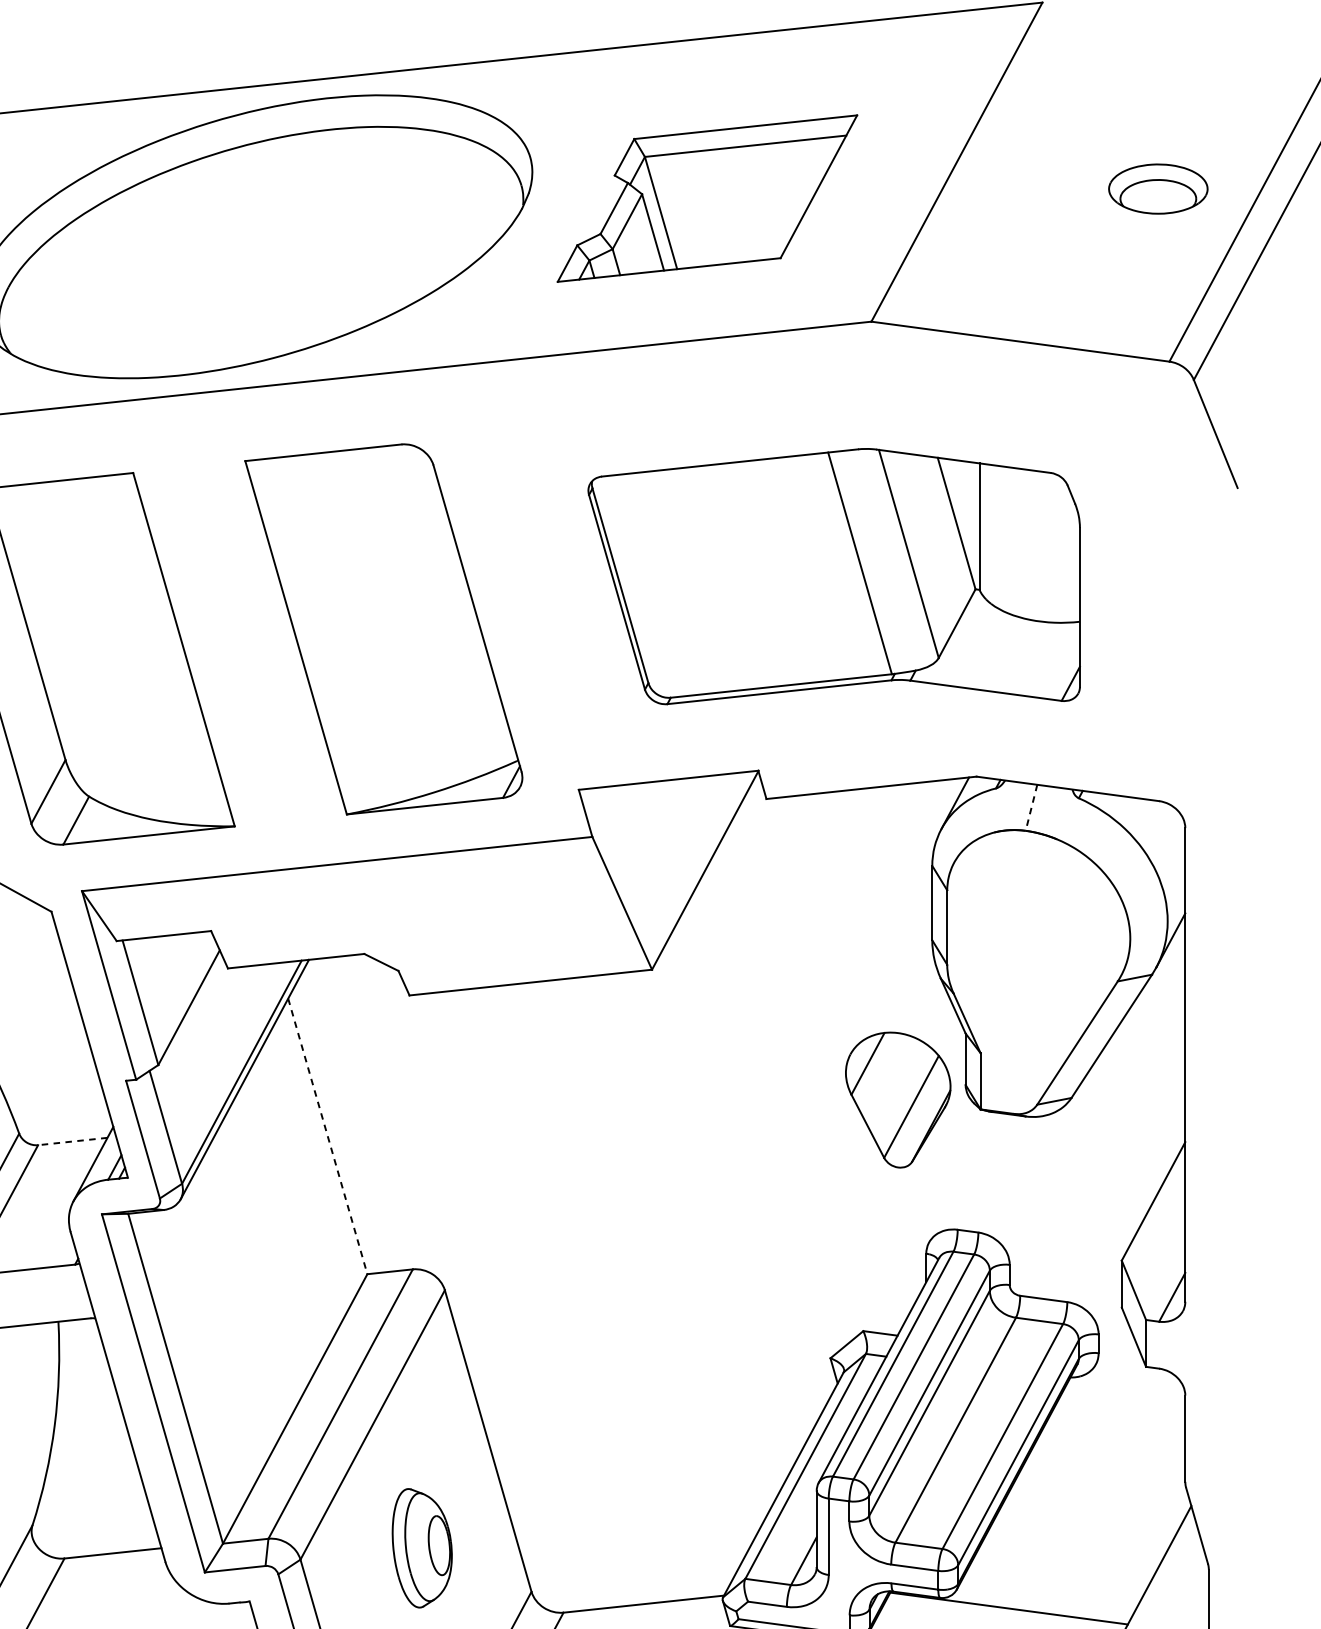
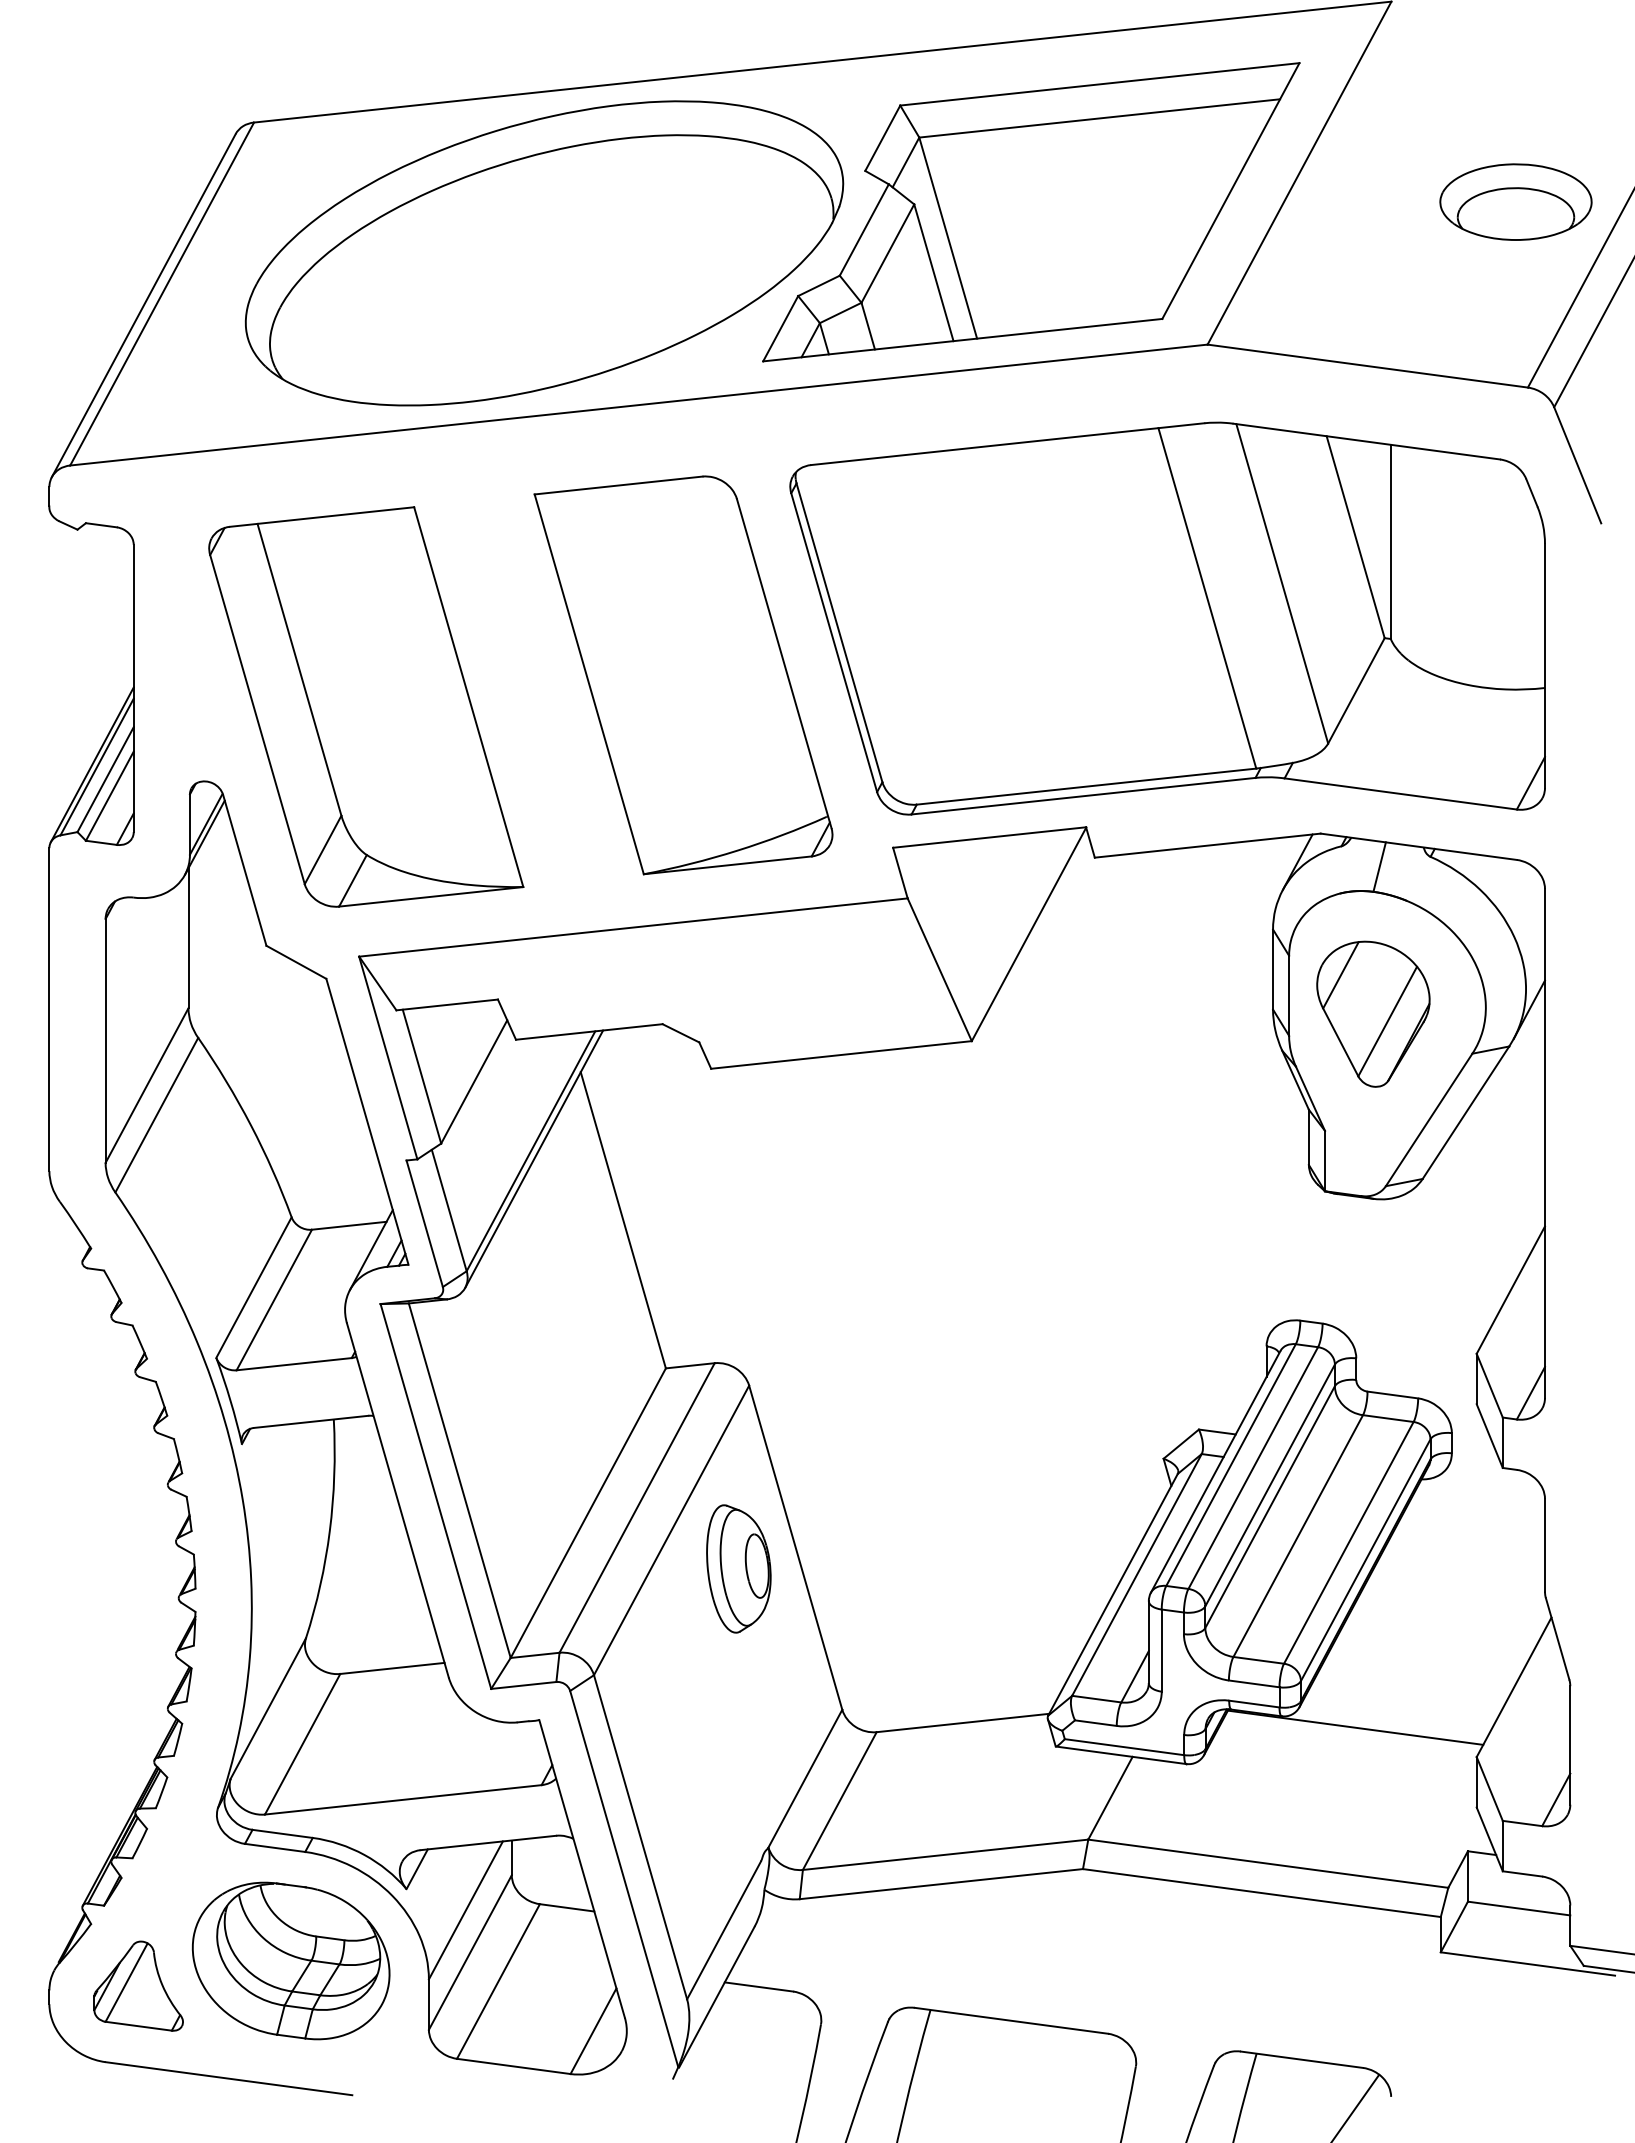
part: (1157, 188) -> (1515, 201), size x1.43
part: (707, 198) -> (1031, 212), size x1.67
part: (834, 576) -> (1167, 618), size x1.43
line: (1031, 808) -> (1379, 867), dashed -> solid
part: (898, 1099) -> (1373, 1013), moved
line: (327, 1136) -> (623, 1220), dashed -> solid
line: (72, 1141) -> (348, 1225), dashed -> solid
part: (421, 1547) -> (738, 1568), moved

